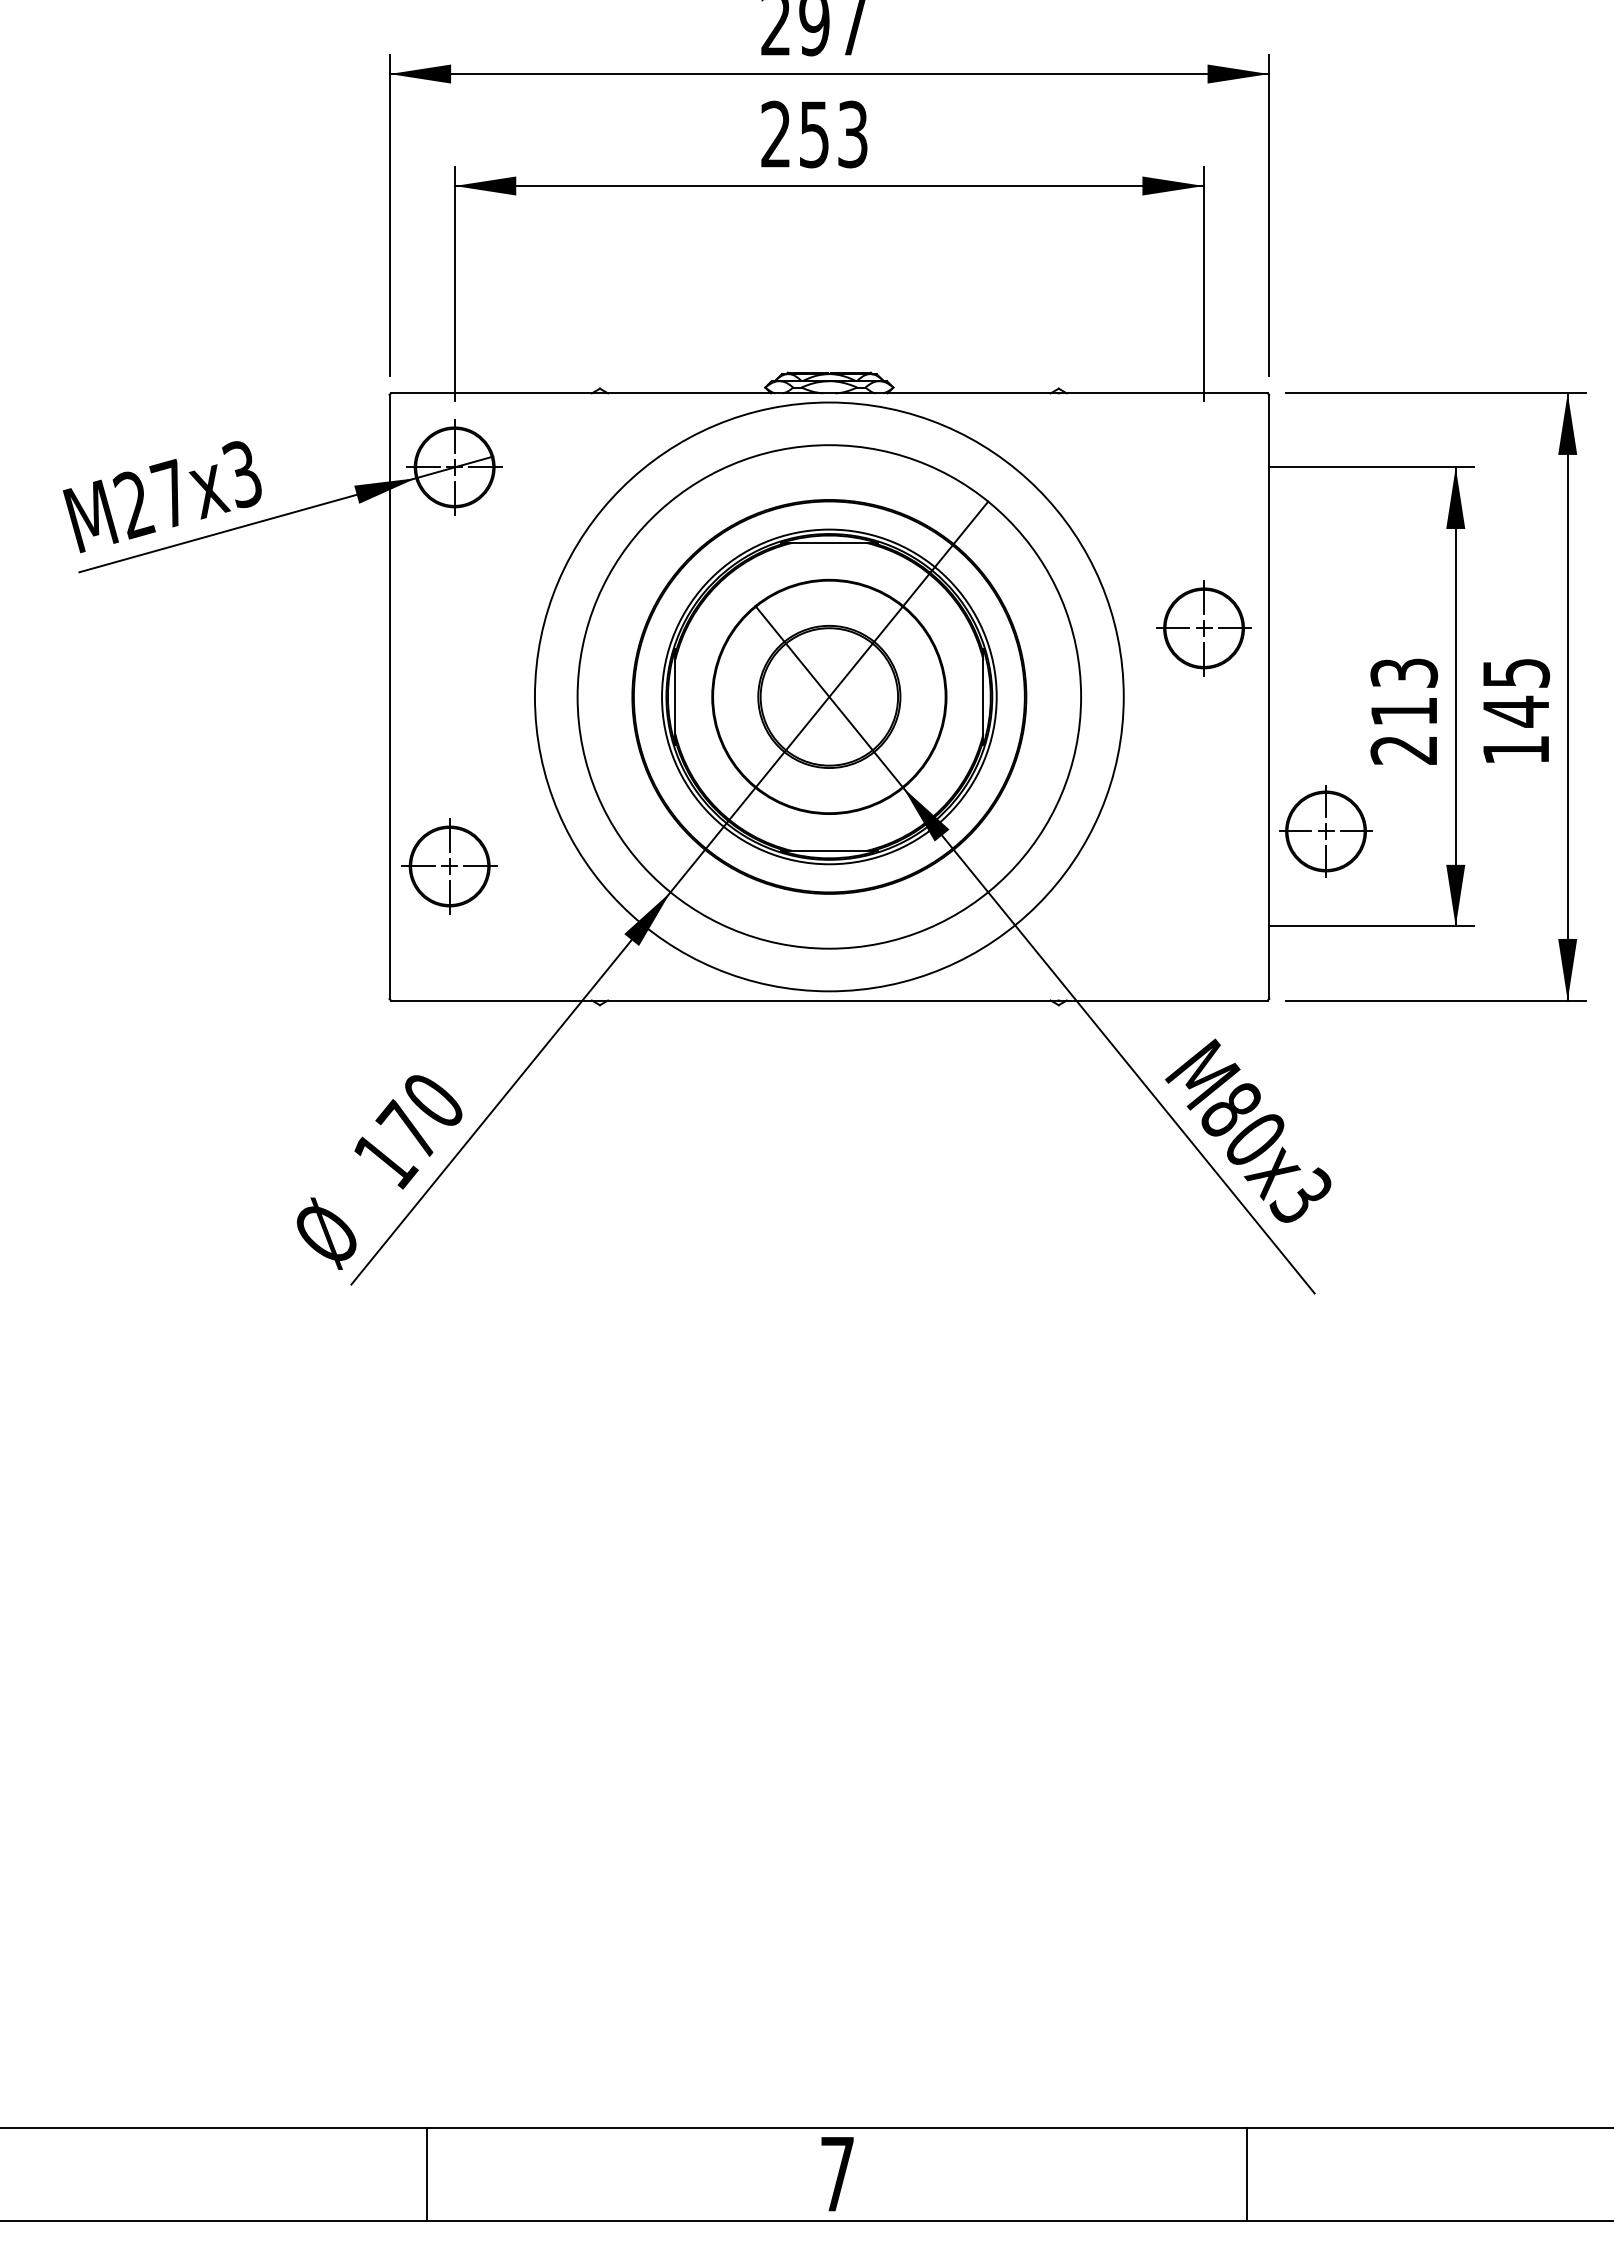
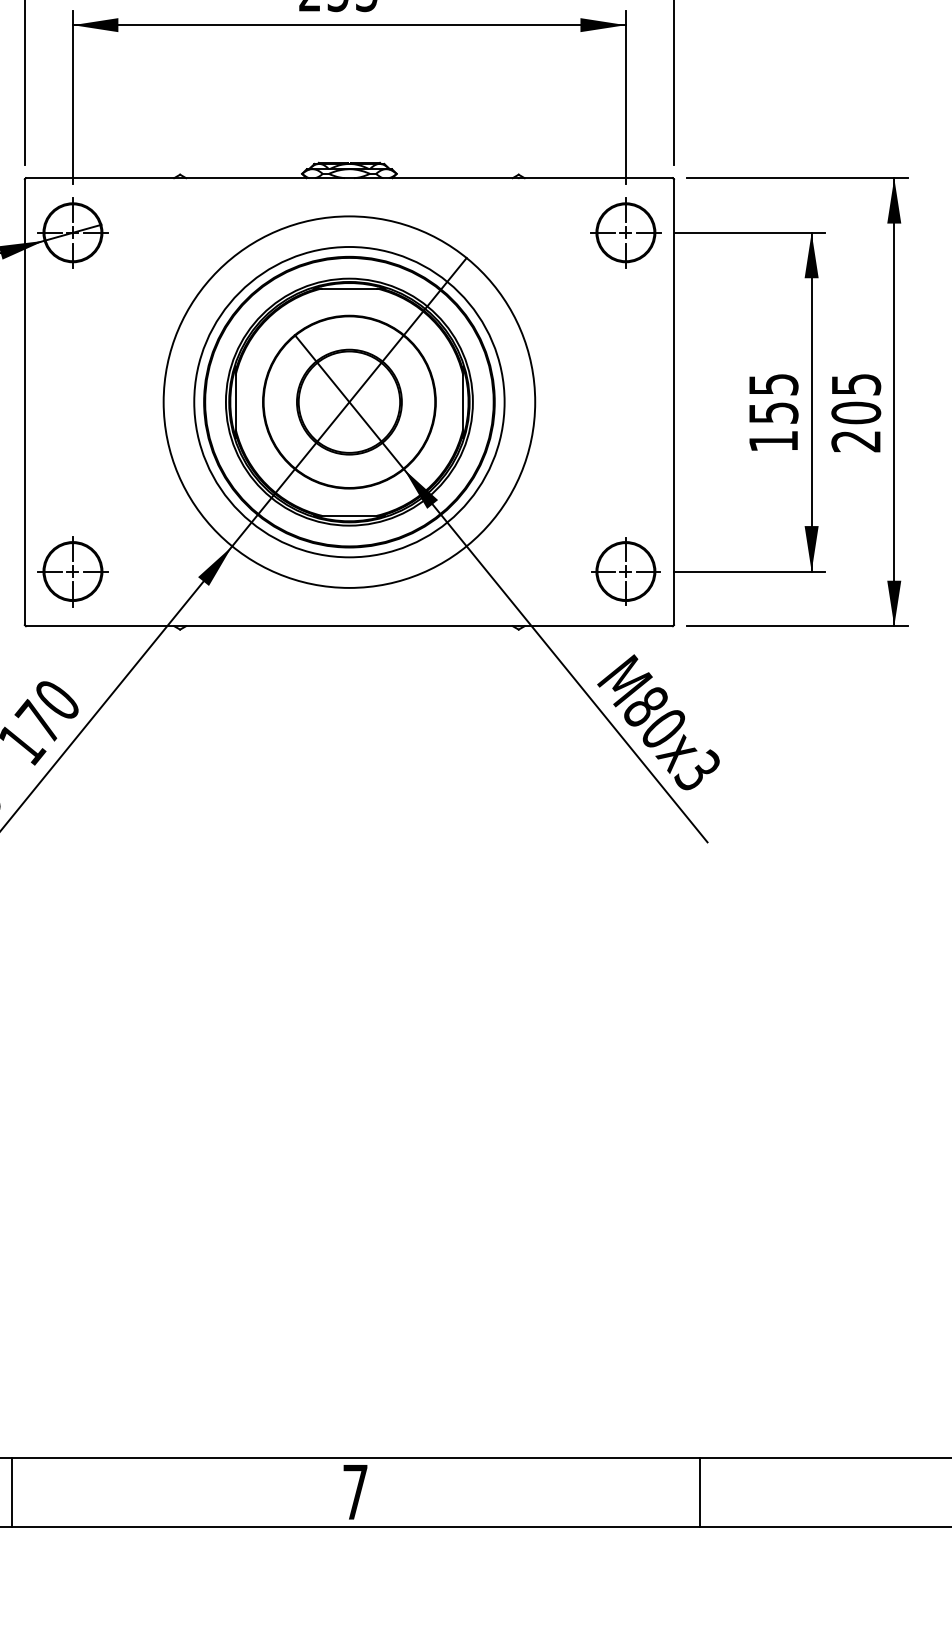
part: (1203, 628) -> (625, 232), moved
circle: (829, 696) -> (349, 401), size x0.71
text: (1404, 711) -> (773, 412), 213 -> 155
text: (1516, 729) -> (856, 426), 145 -> 205
part: (1325, 831) -> (625, 571), moved
part: (449, 866) -> (72, 571), moved
line: (426, 2174) -> (11, 1492), moved
line: (1246, 2174) -> (700, 1492), moved

